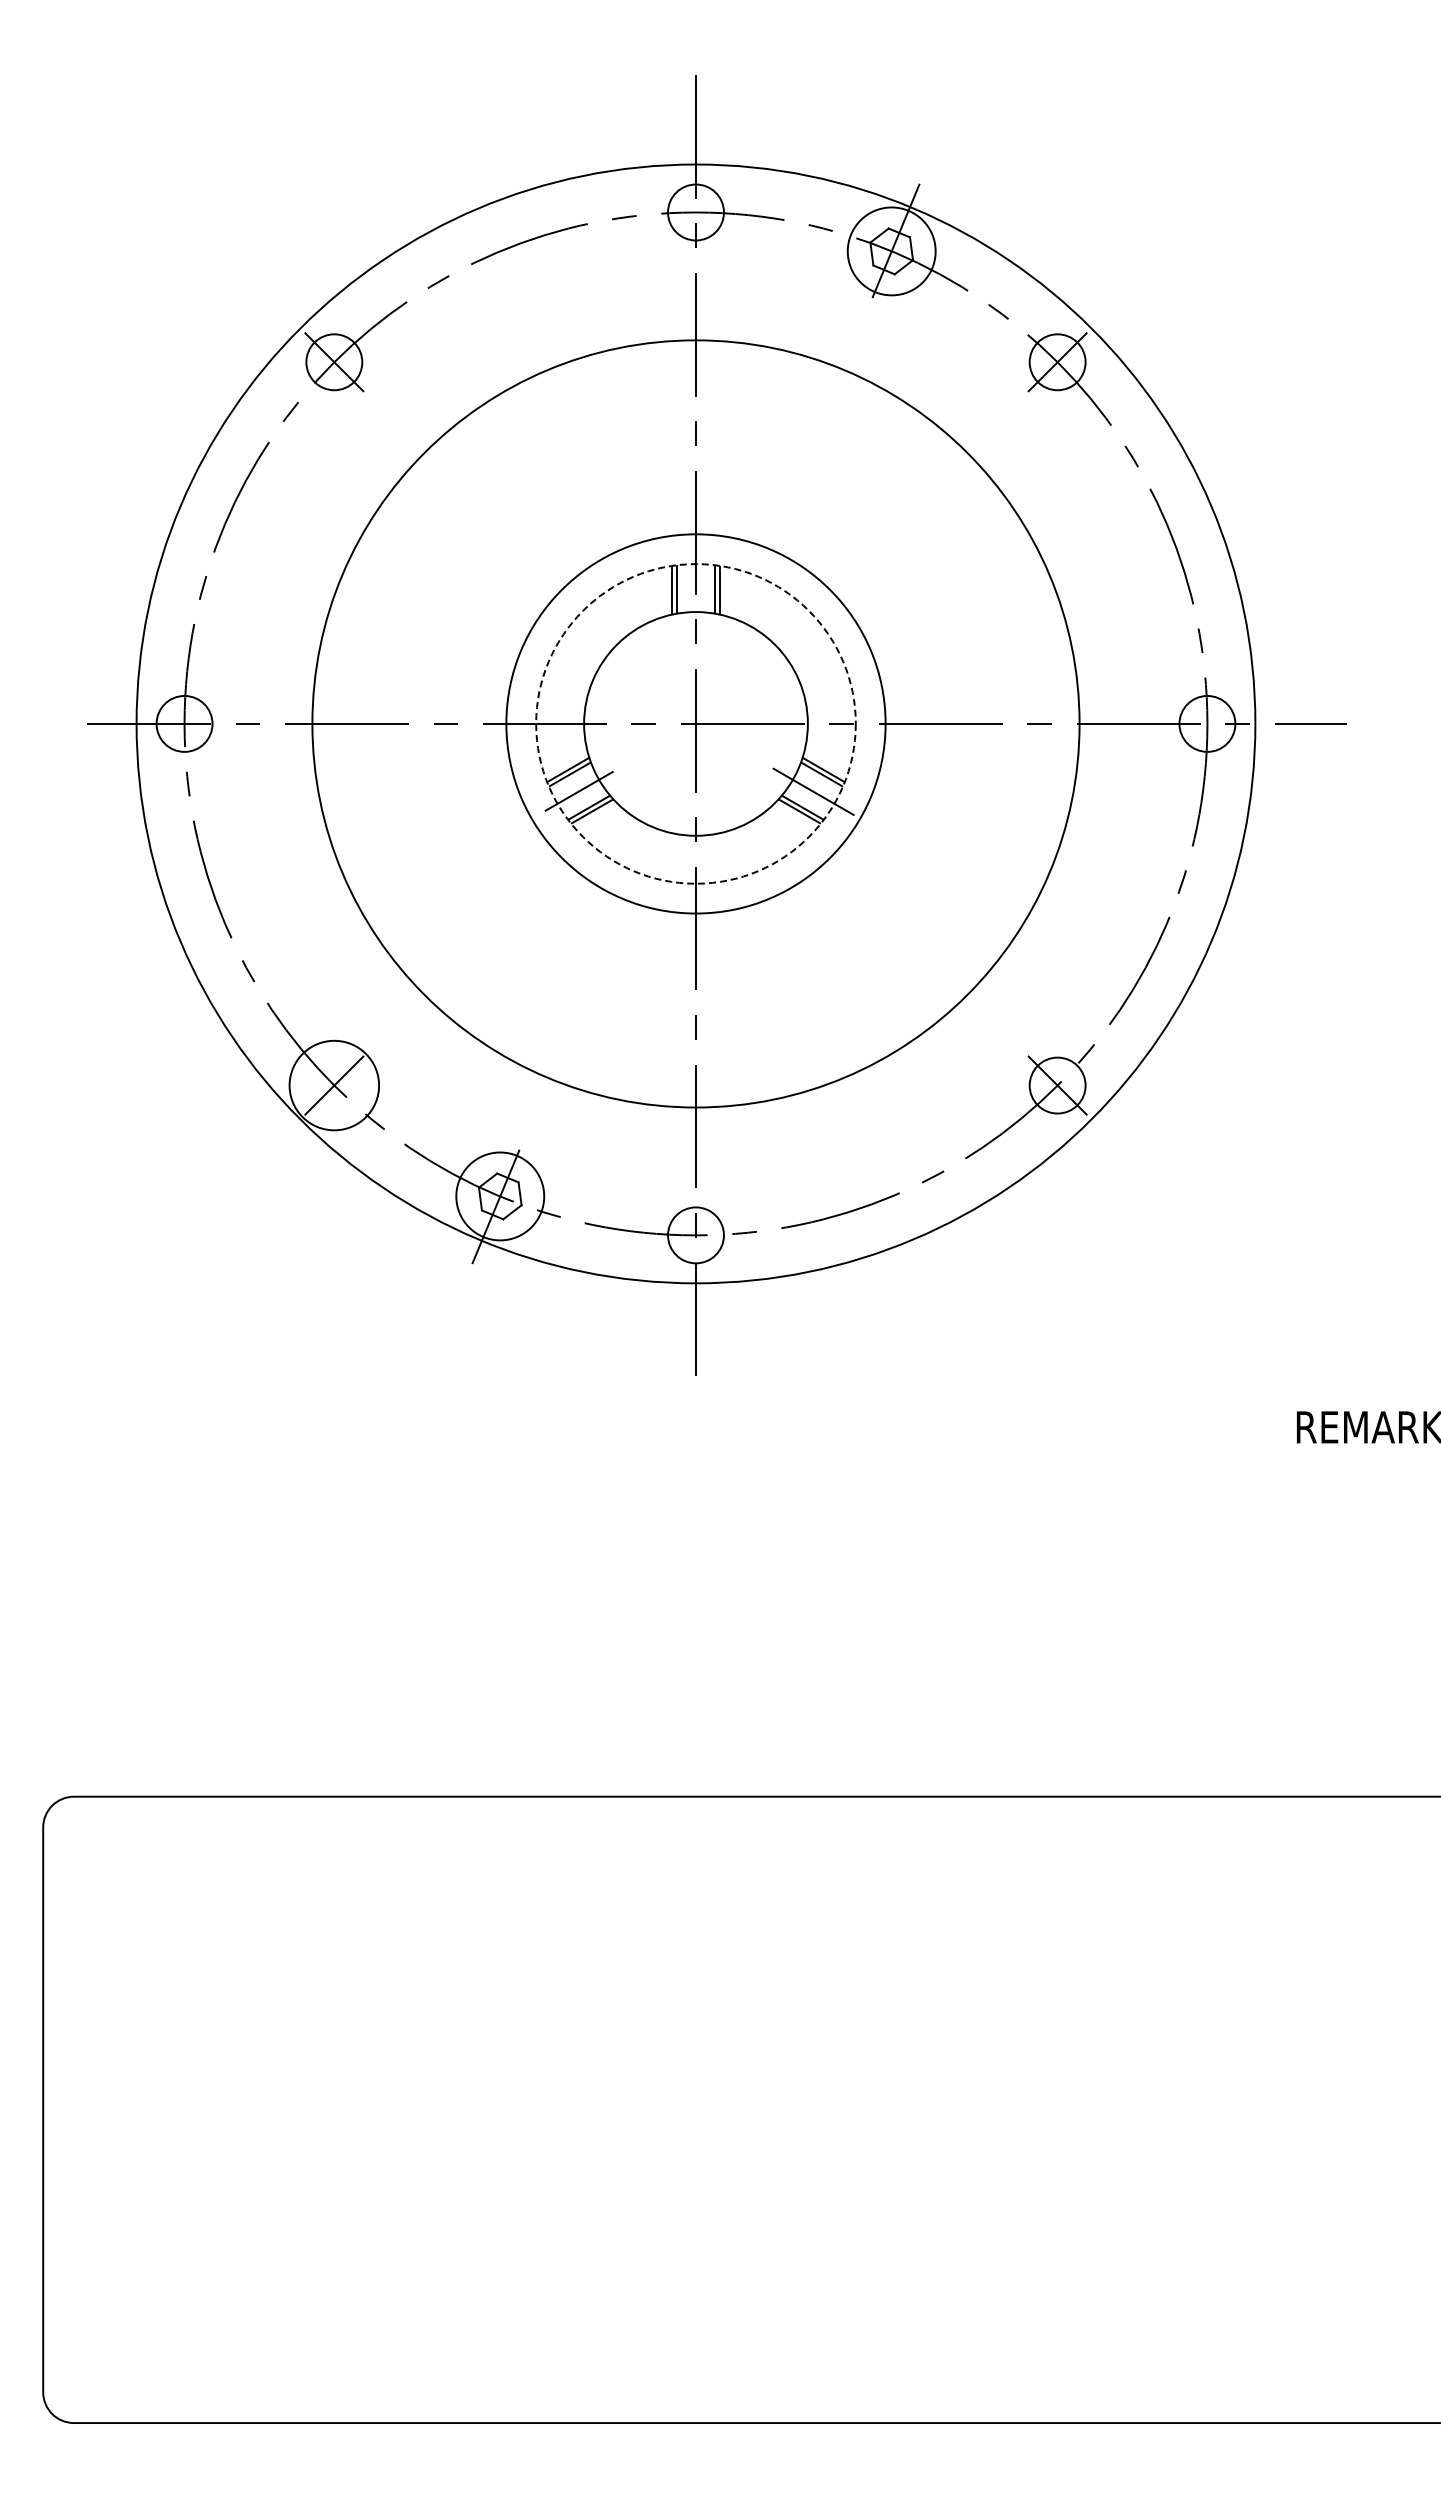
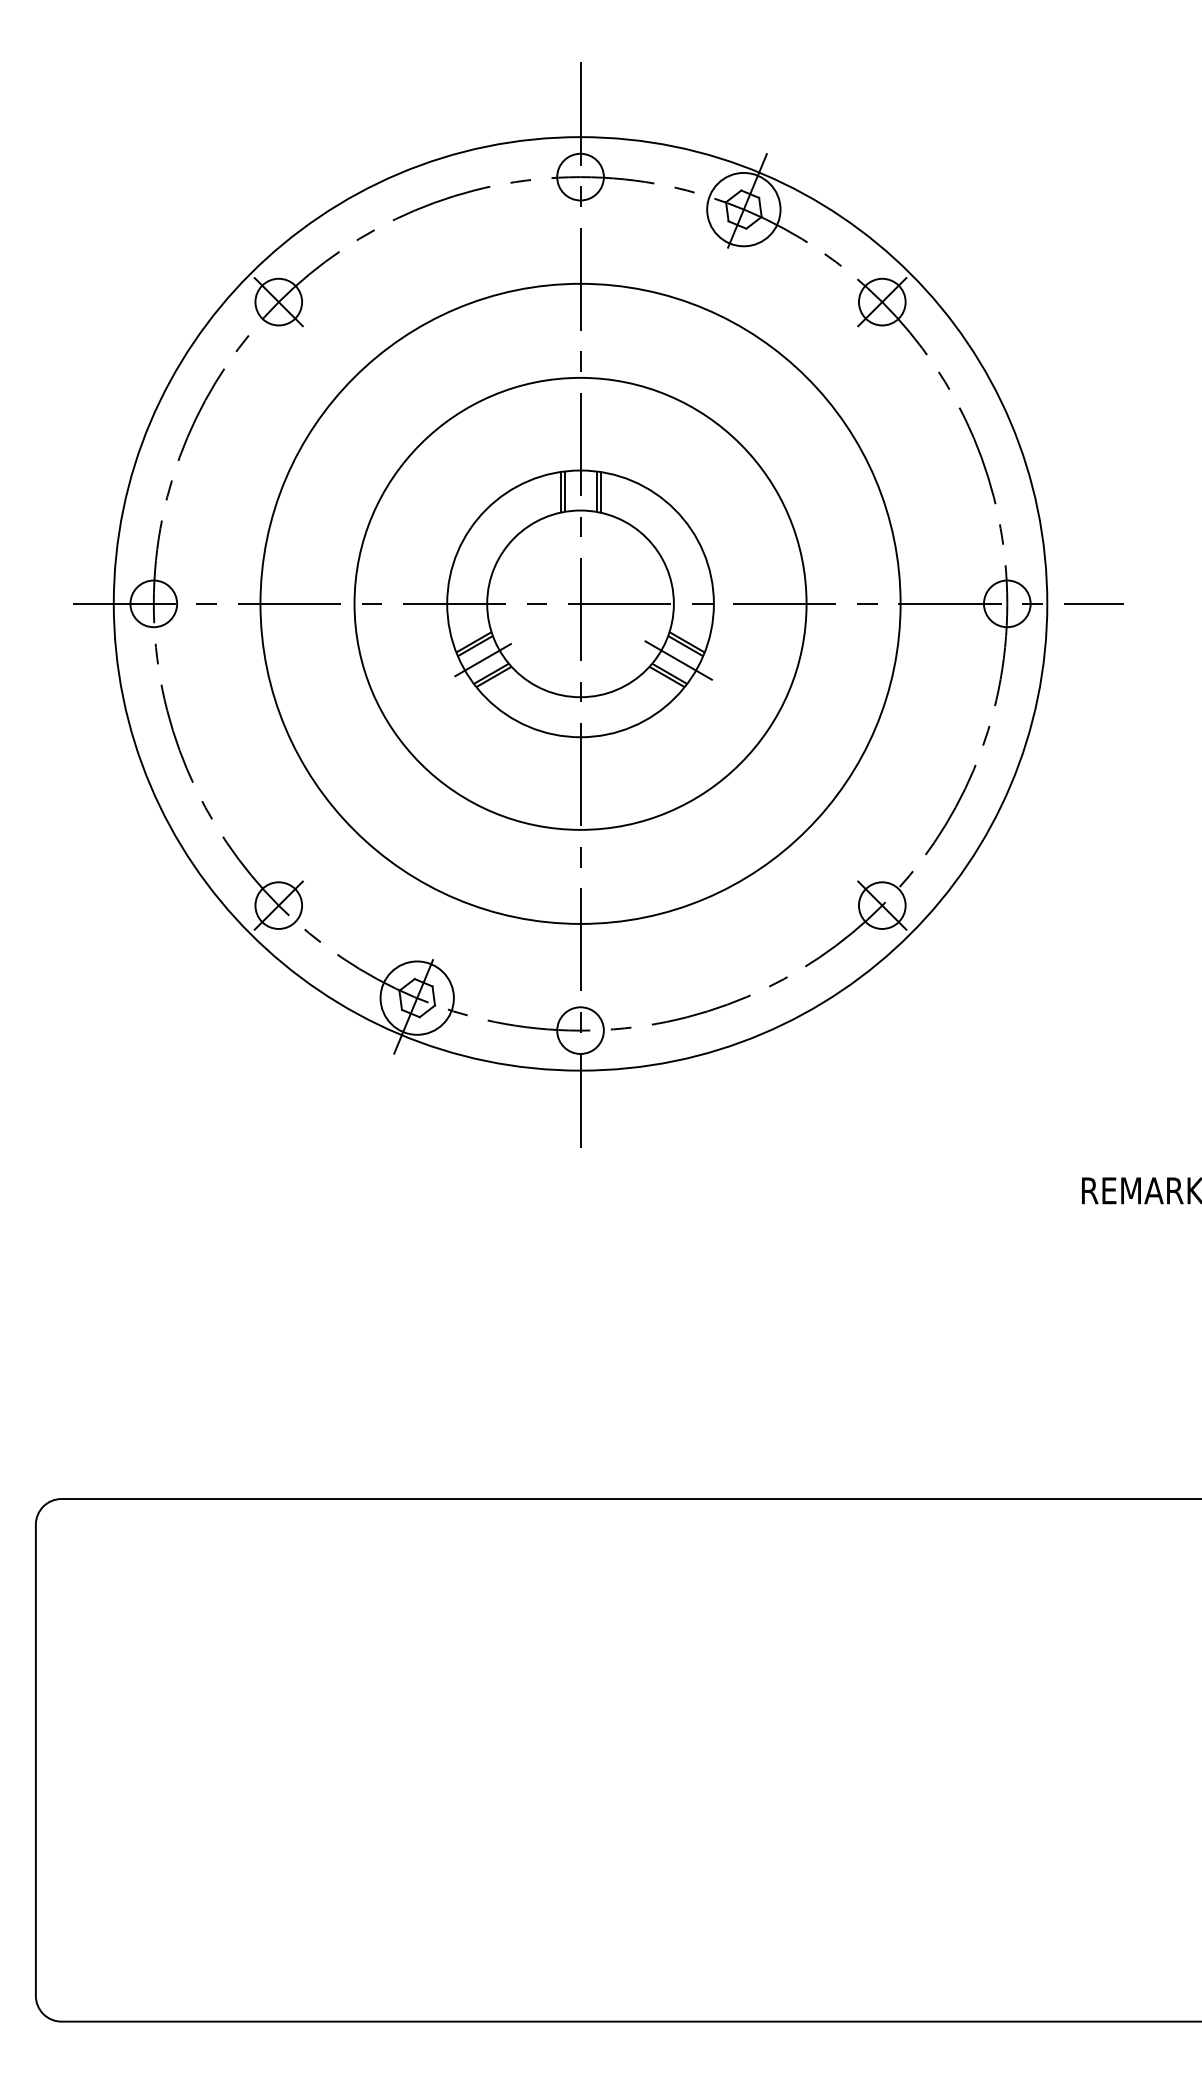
circle: (695, 723) -> (580, 603), dashed -> solid
circle: (695, 723) -> (580, 603), size x1.43
circle: (334, 1085) -> (278, 905), size x0.62

